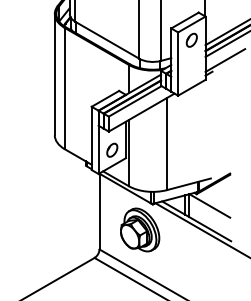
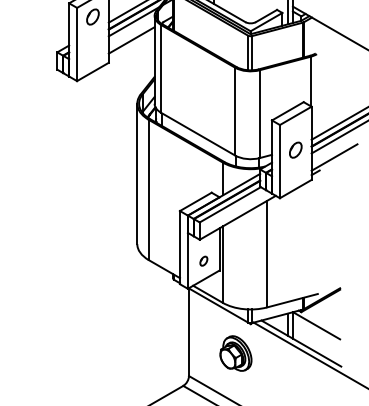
part: (191, 39) -> (295, 149), moved
part: (112, 149) -> (203, 260), size x0.6
part: (139, 229) -> (235, 353), size x0.7

